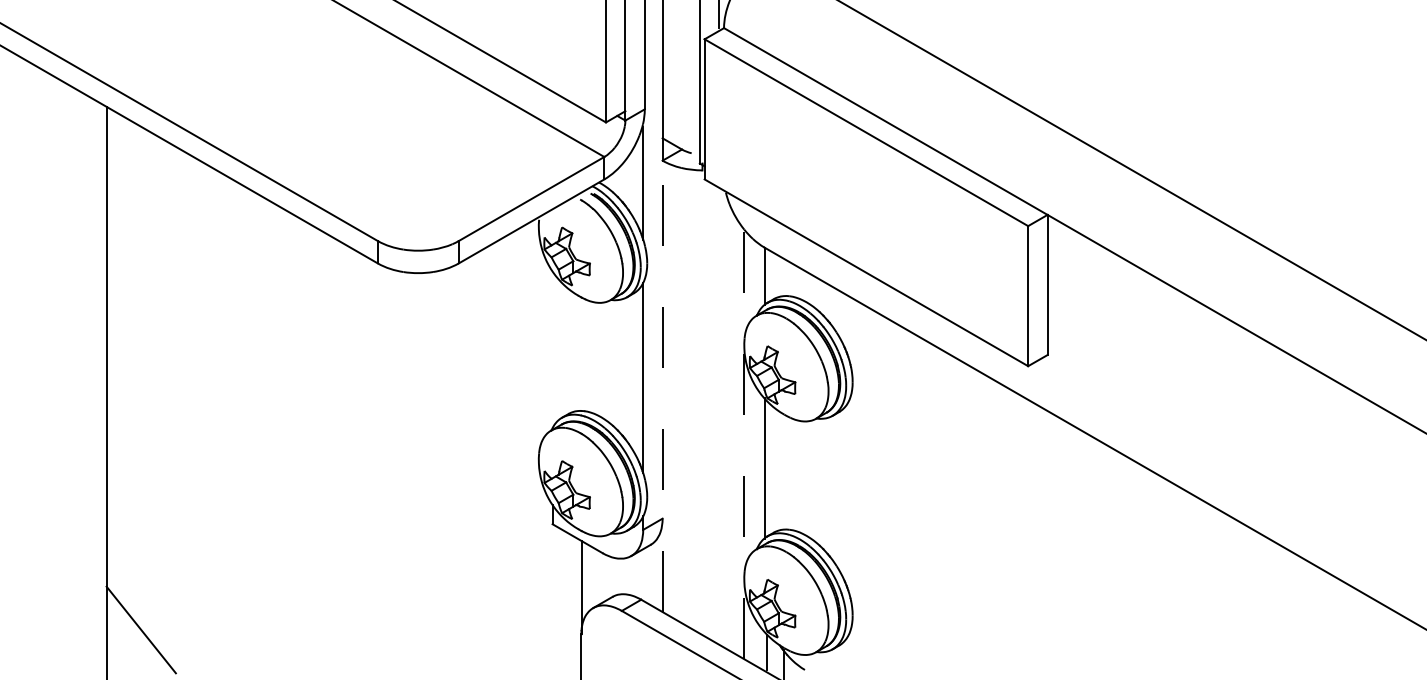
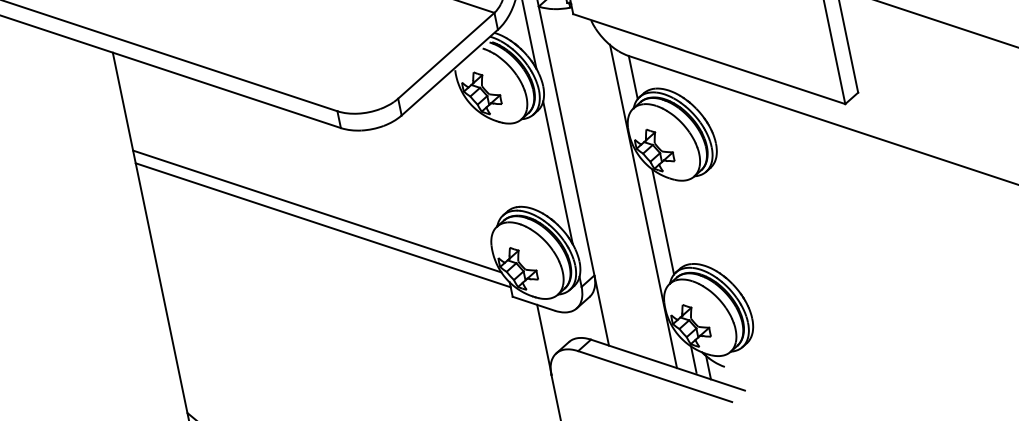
line: (325, 363) -> (317, 211), added
line: (329, 382) -> (323, 225), added
line: (662, 386) -> (573, 176), dashed -> solid
line: (743, 442) -> (643, 205), dashed -> solid

